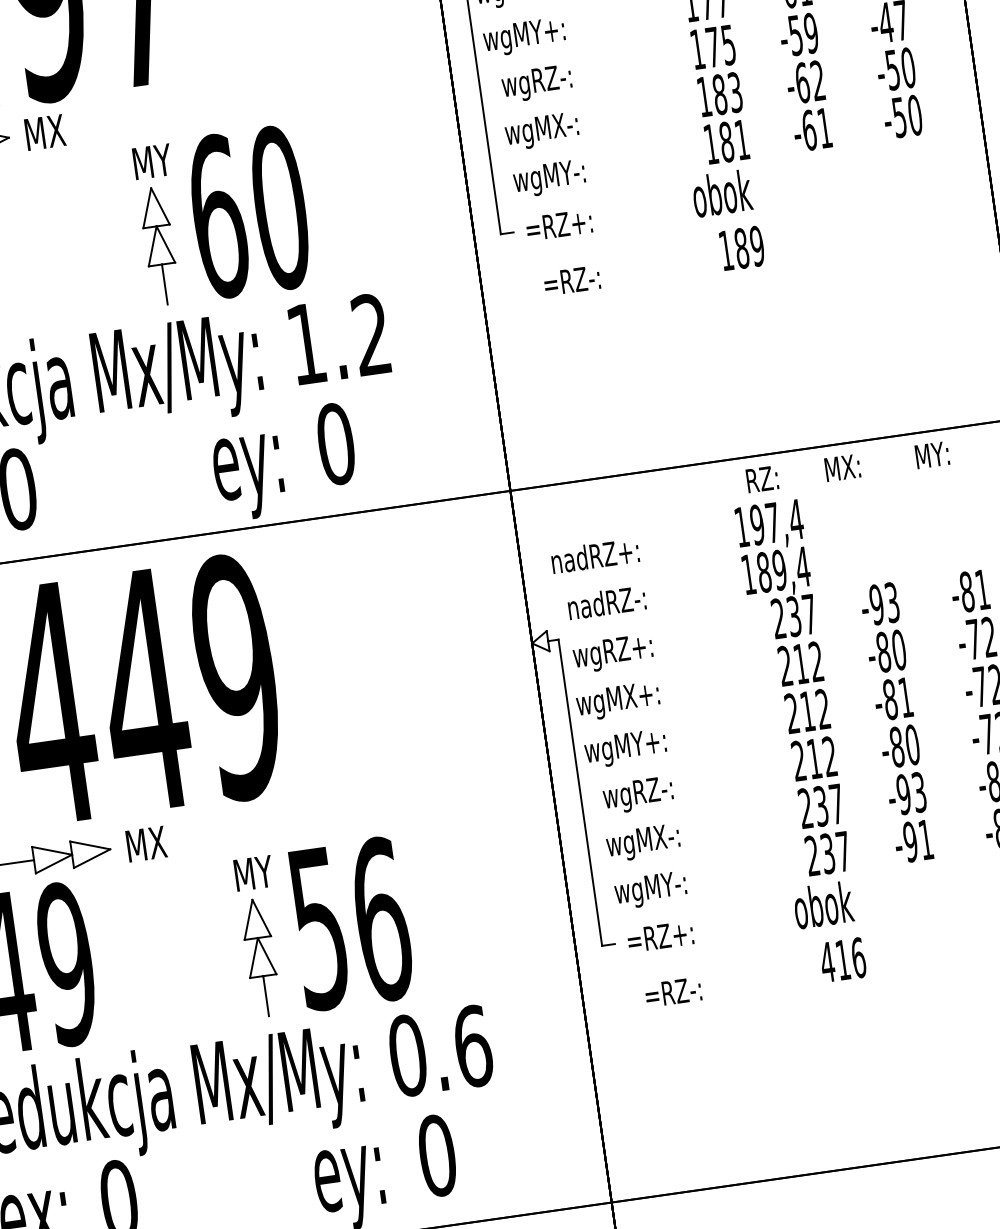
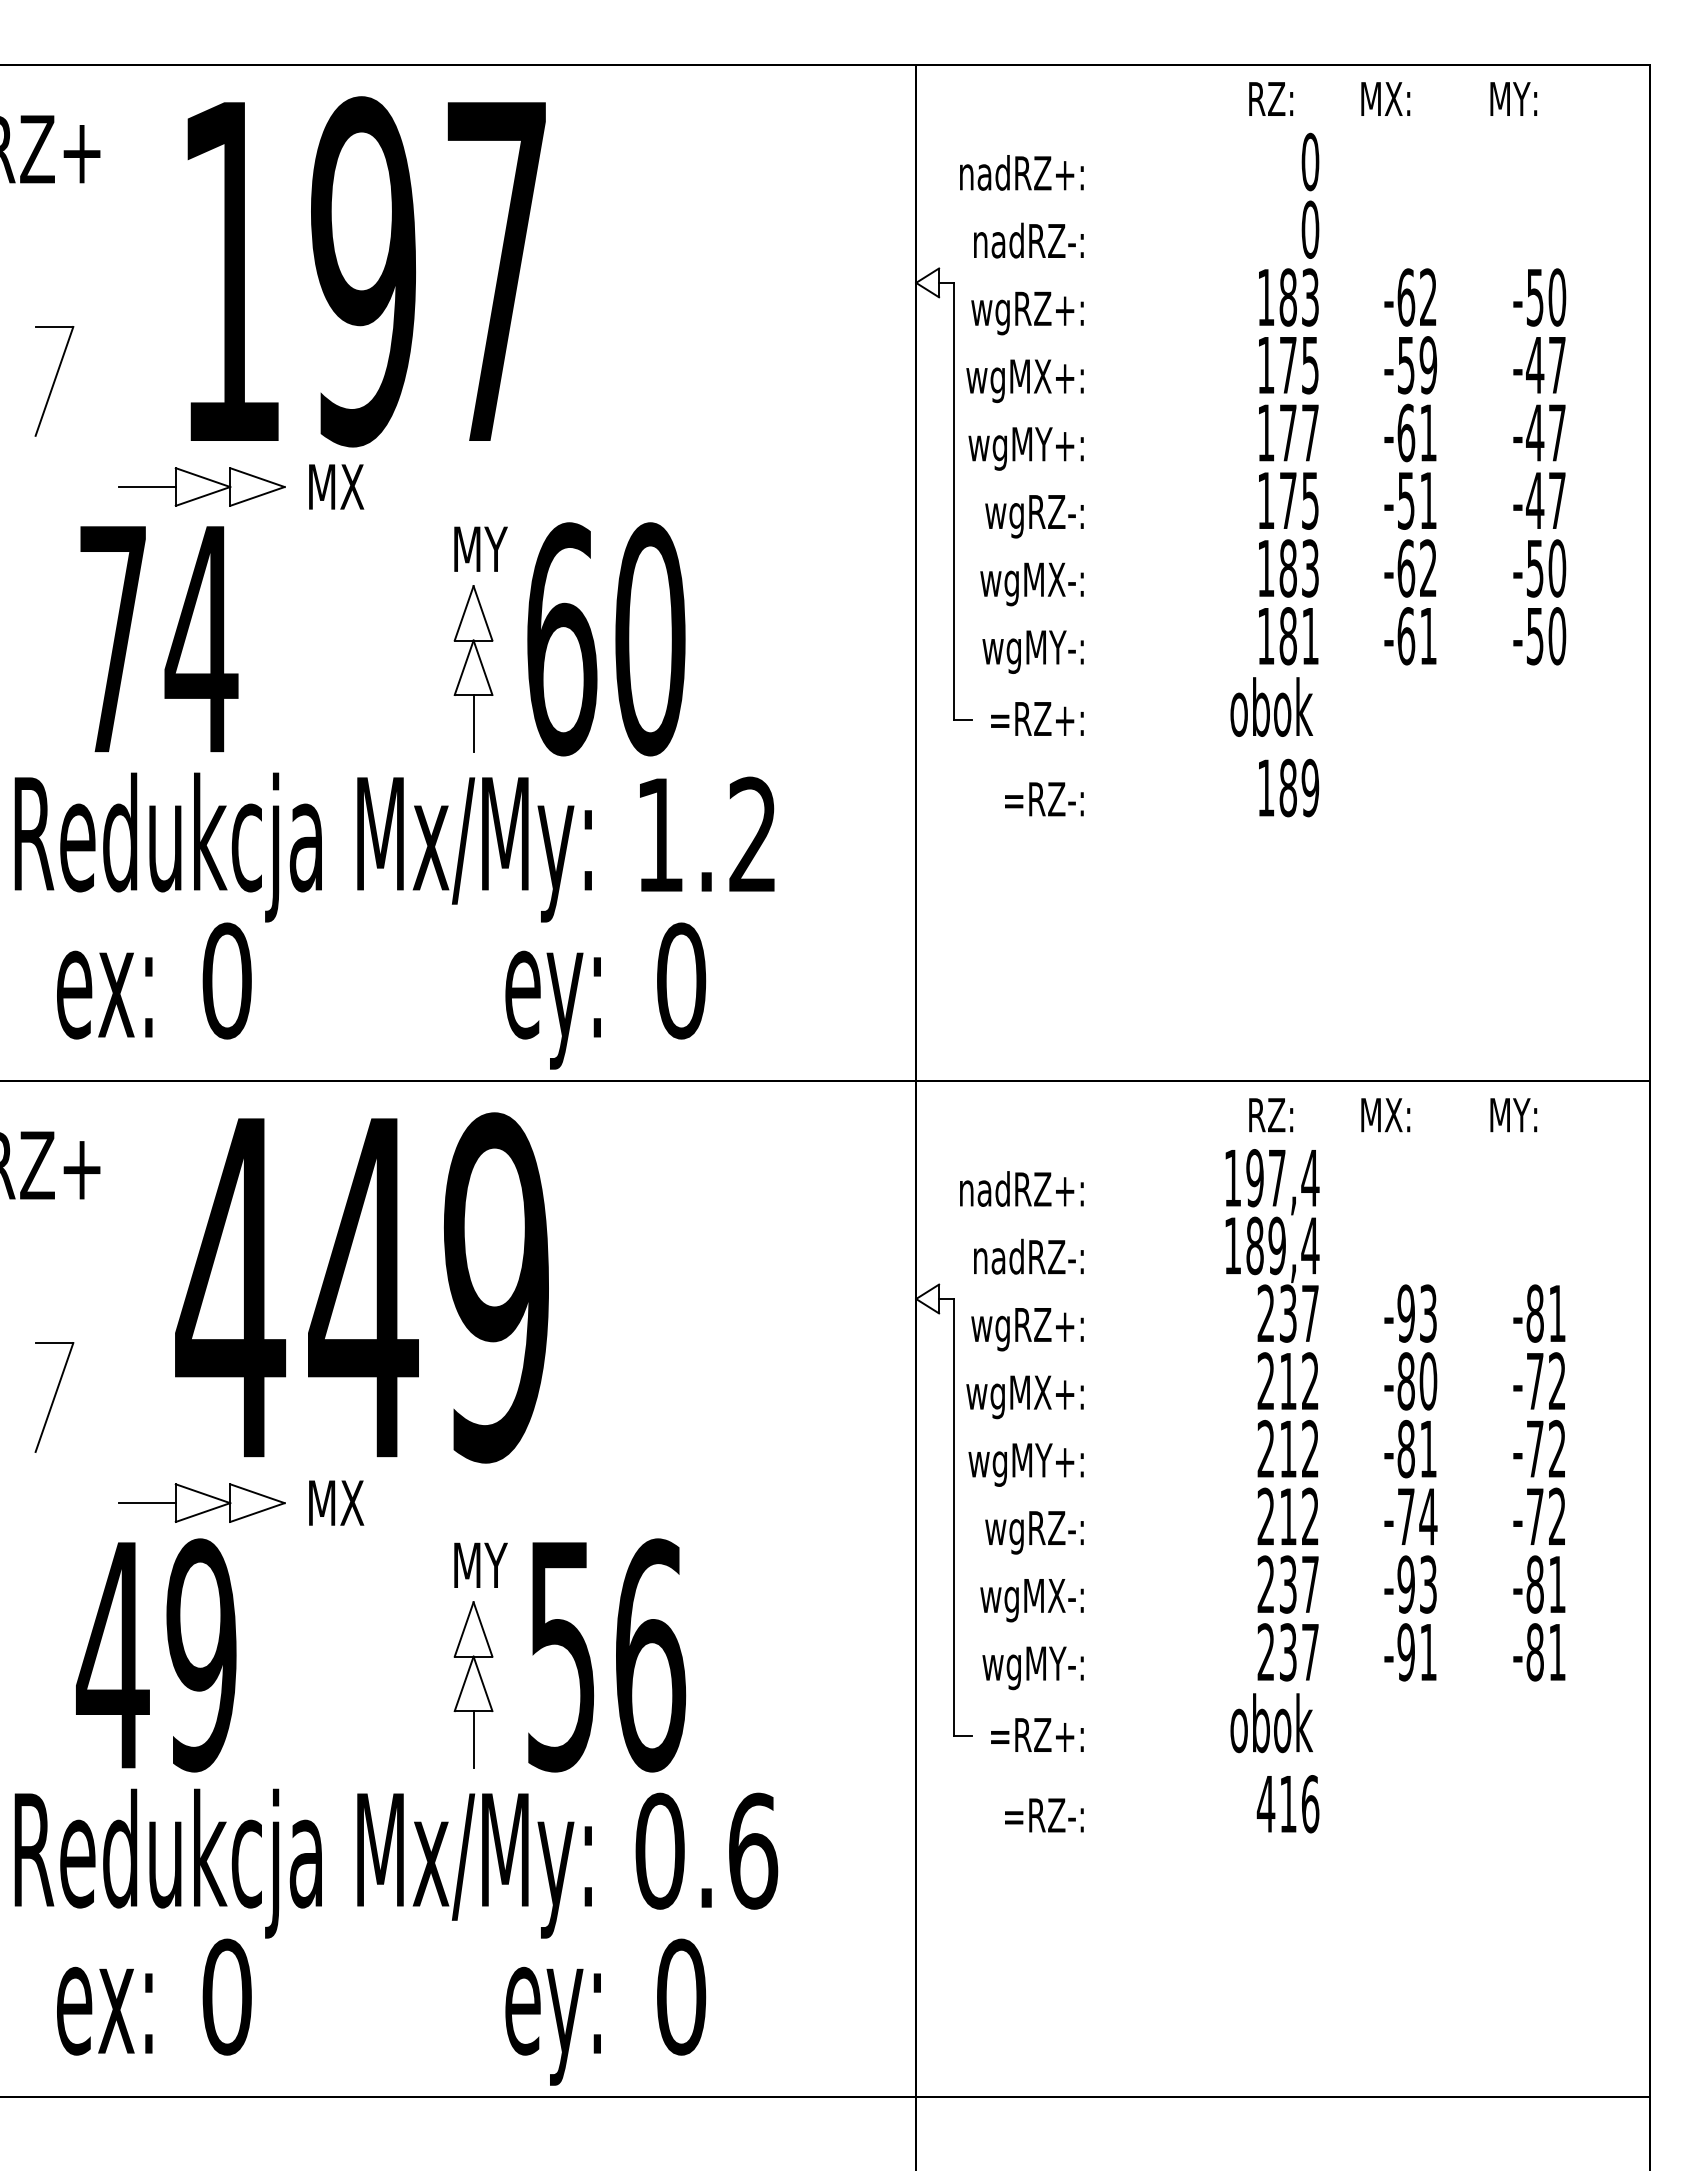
text: (811, 33) -> (1428, 500), -59 -> -51
text: (904, 745) -> (1417, 1516), -80 -> -74

